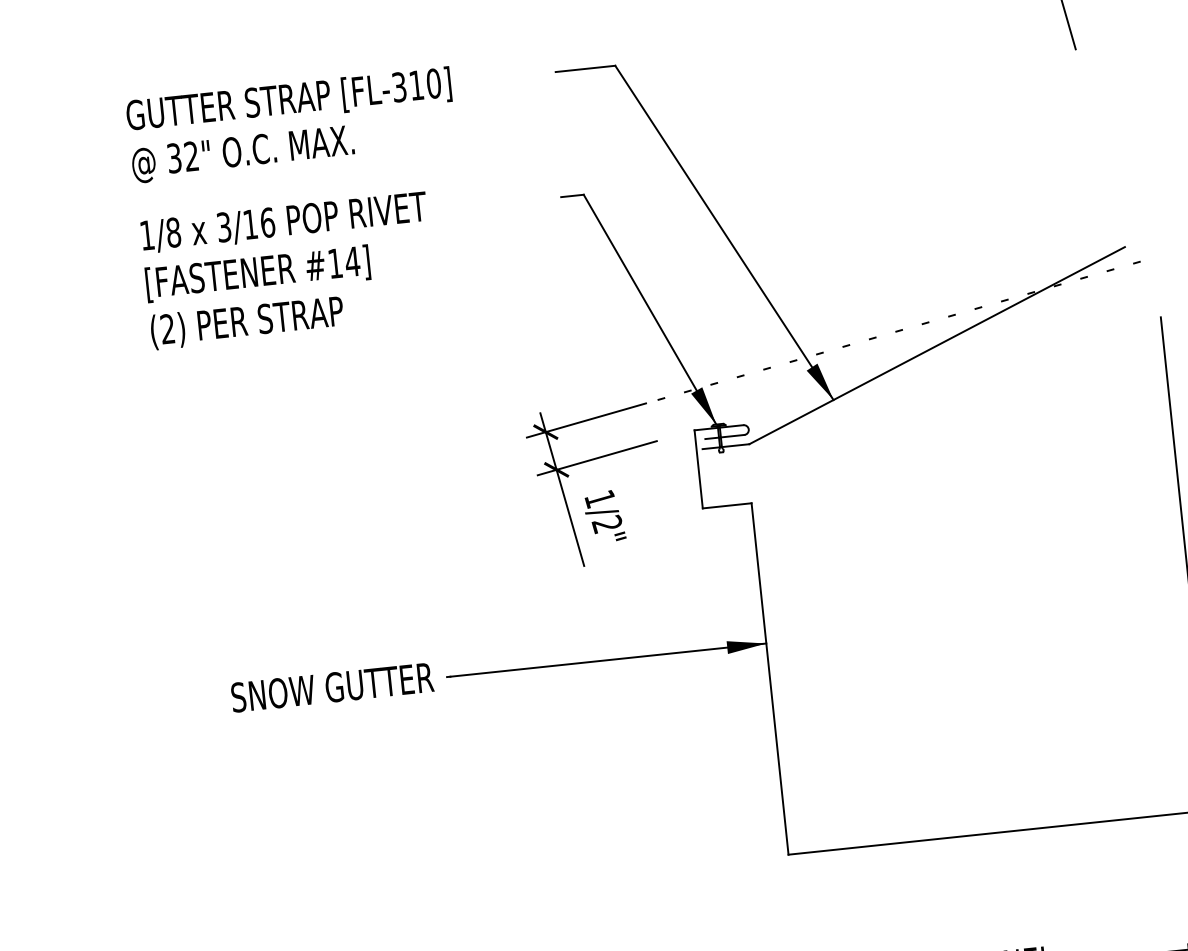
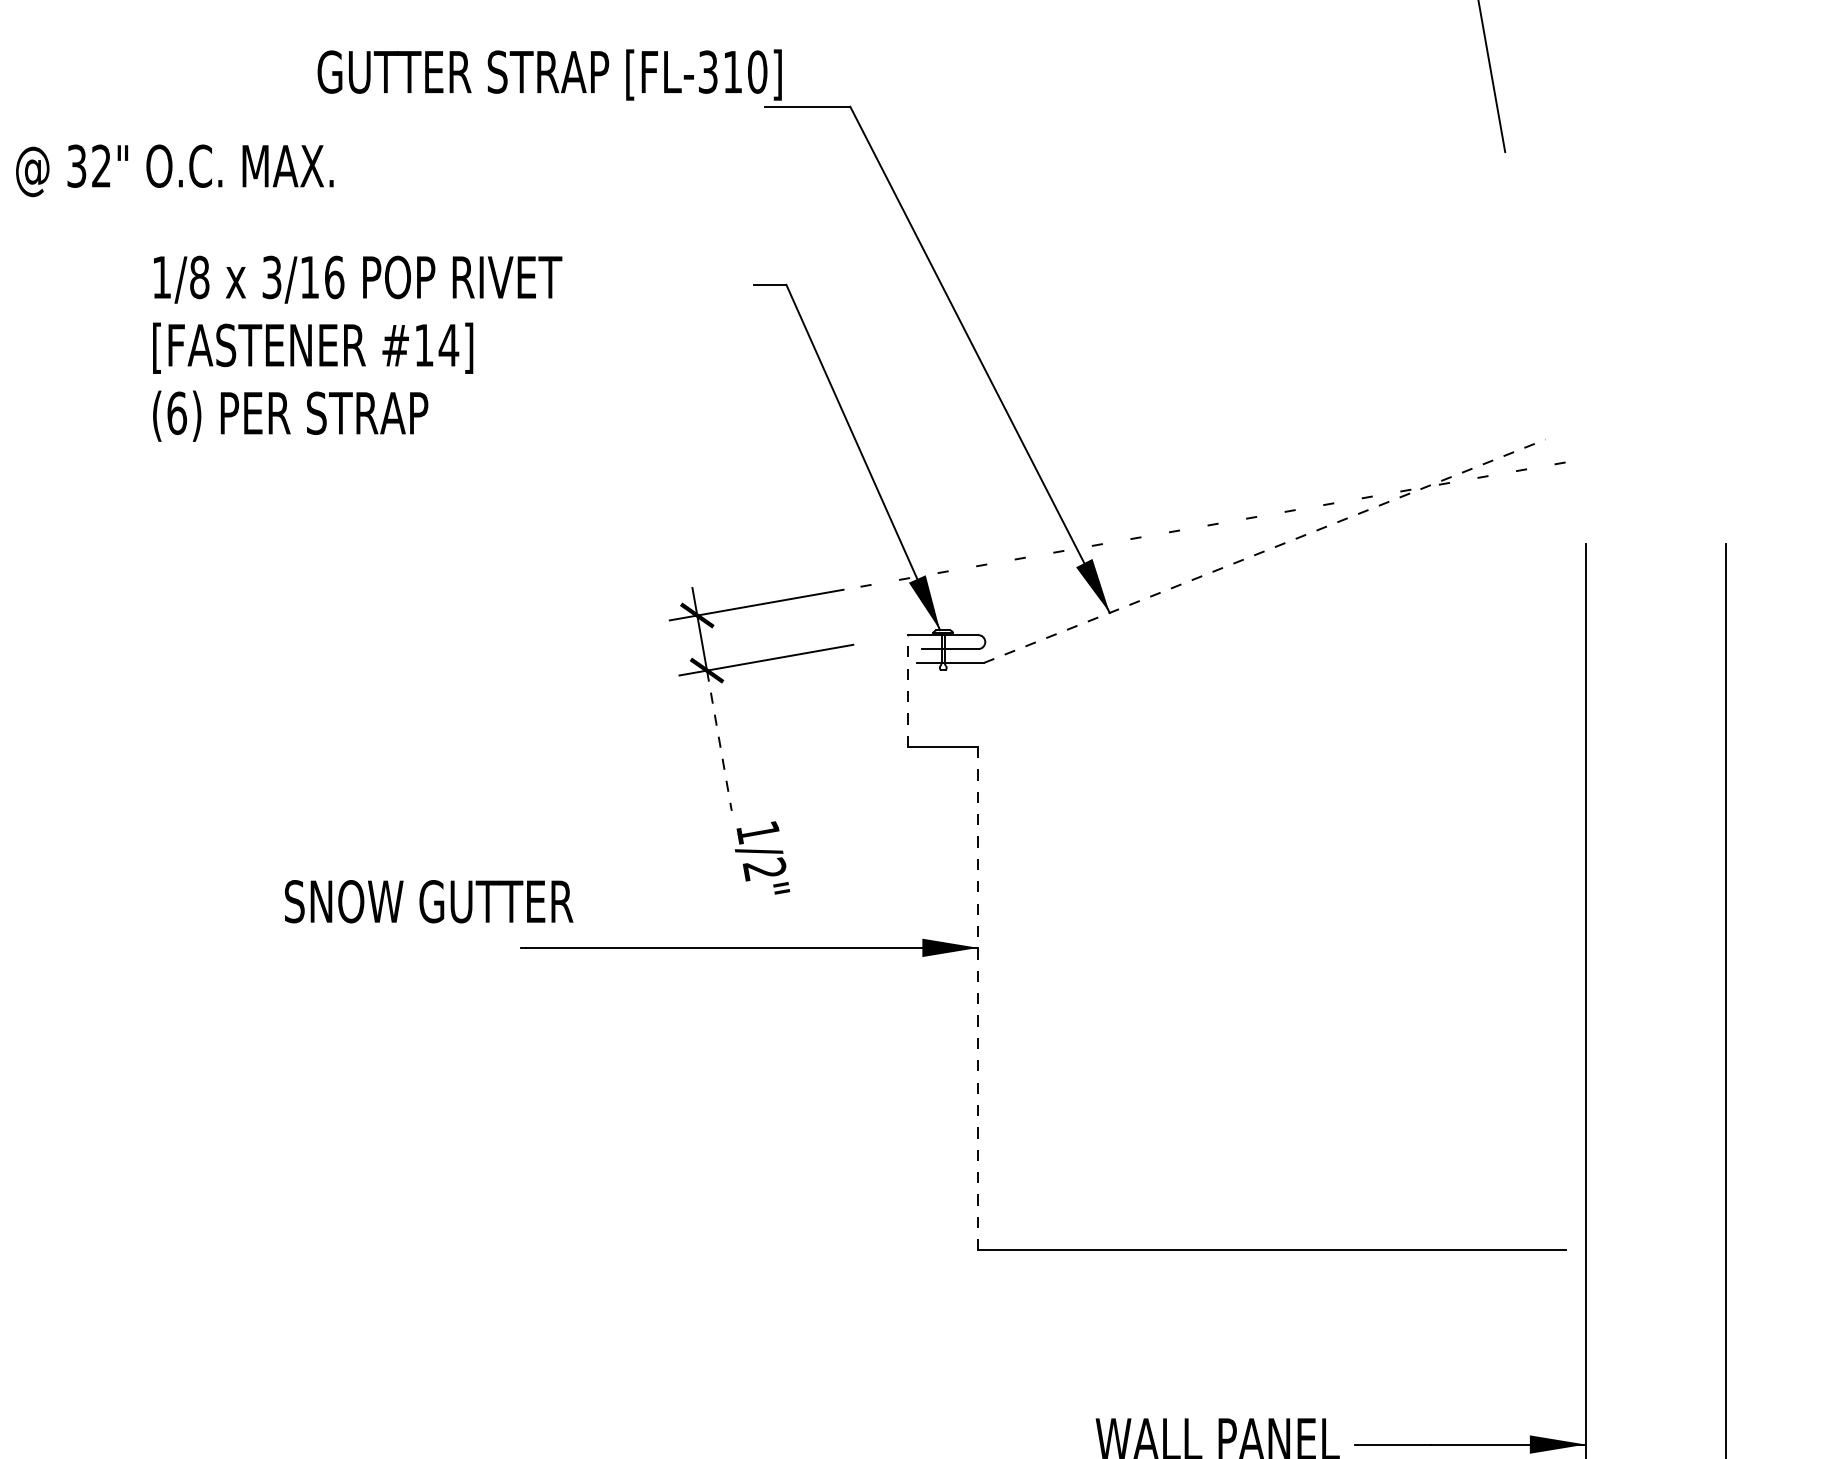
text: (288, 100) -> (549, 74), moved
text: (242, 154) -> (174, 170), moved
text: (168, 328) -> (177, 412), (2) -> (6)
line: (937, 345) -> (1265, 551), solid -> dashed
line: (698, 469) -> (908, 691), solid -> dashed
text: (604, 516) -> (762, 857), moved
line: (570, 518) -> (719, 741), solid -> dashed
line: (770, 678) -> (978, 998), solid -> dashed
text: (332, 687) -> (429, 901), moved

